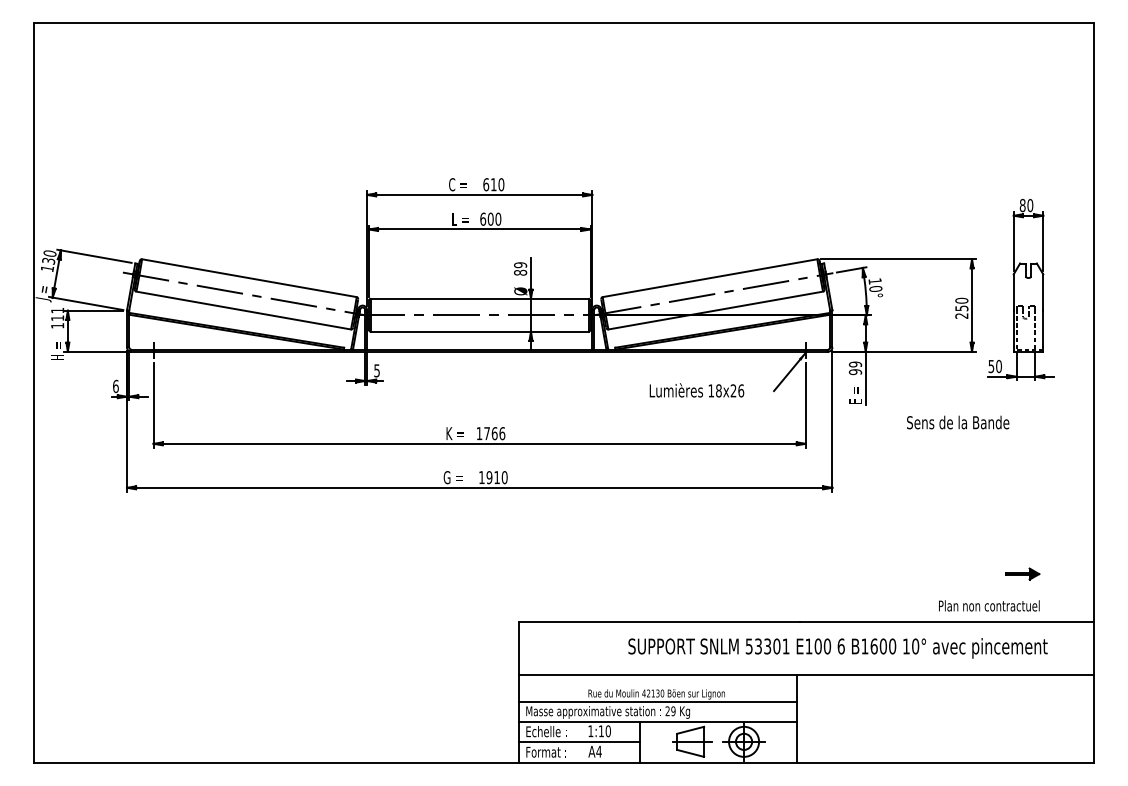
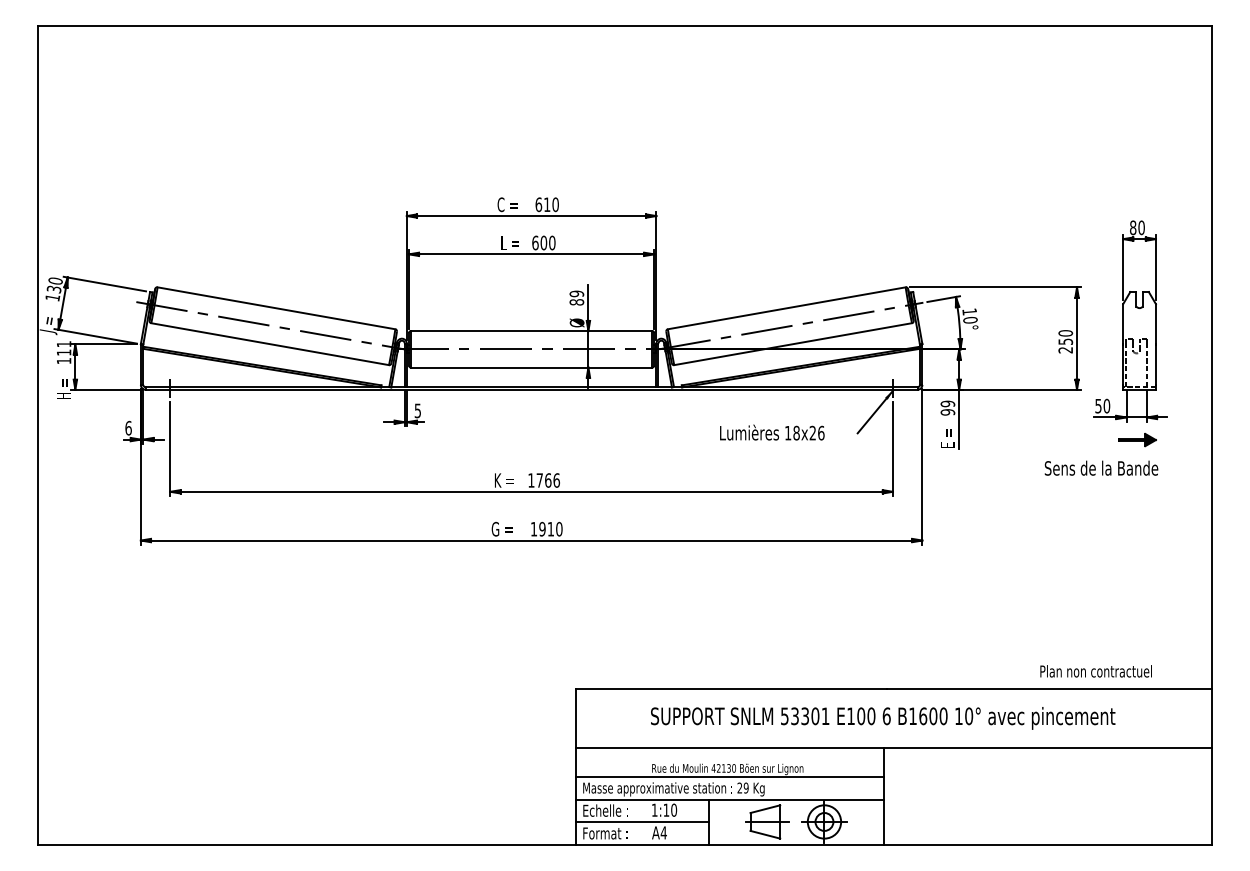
text: (958, 422) -> (1101, 468), moved
part: (1022, 573) -> (1137, 439), moved
text: (837, 648) -> (882, 718), moved

